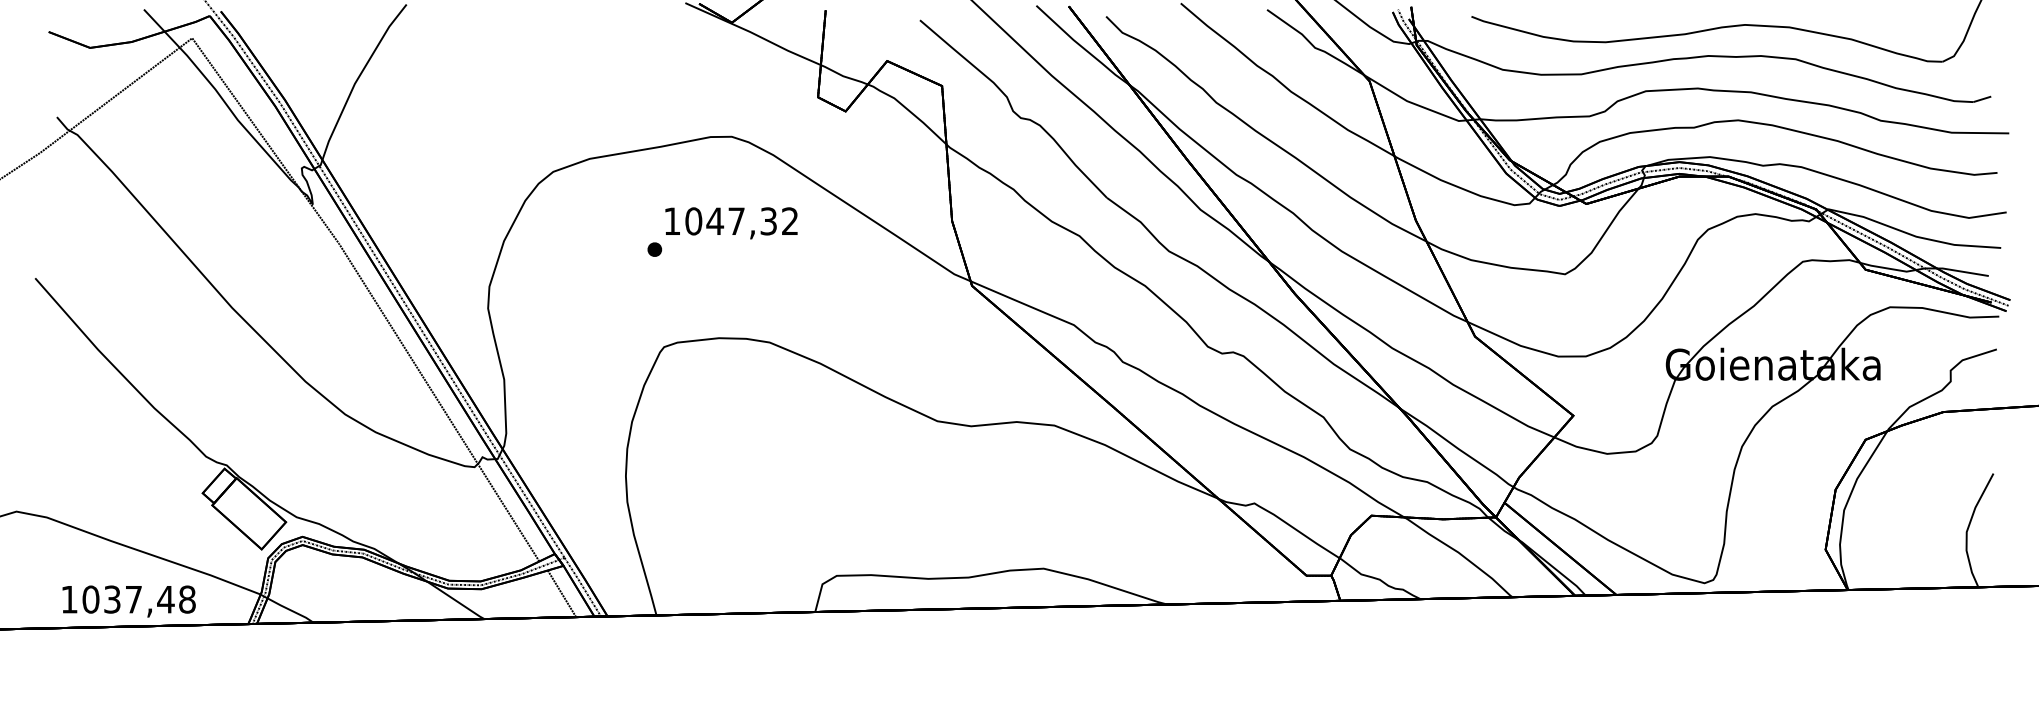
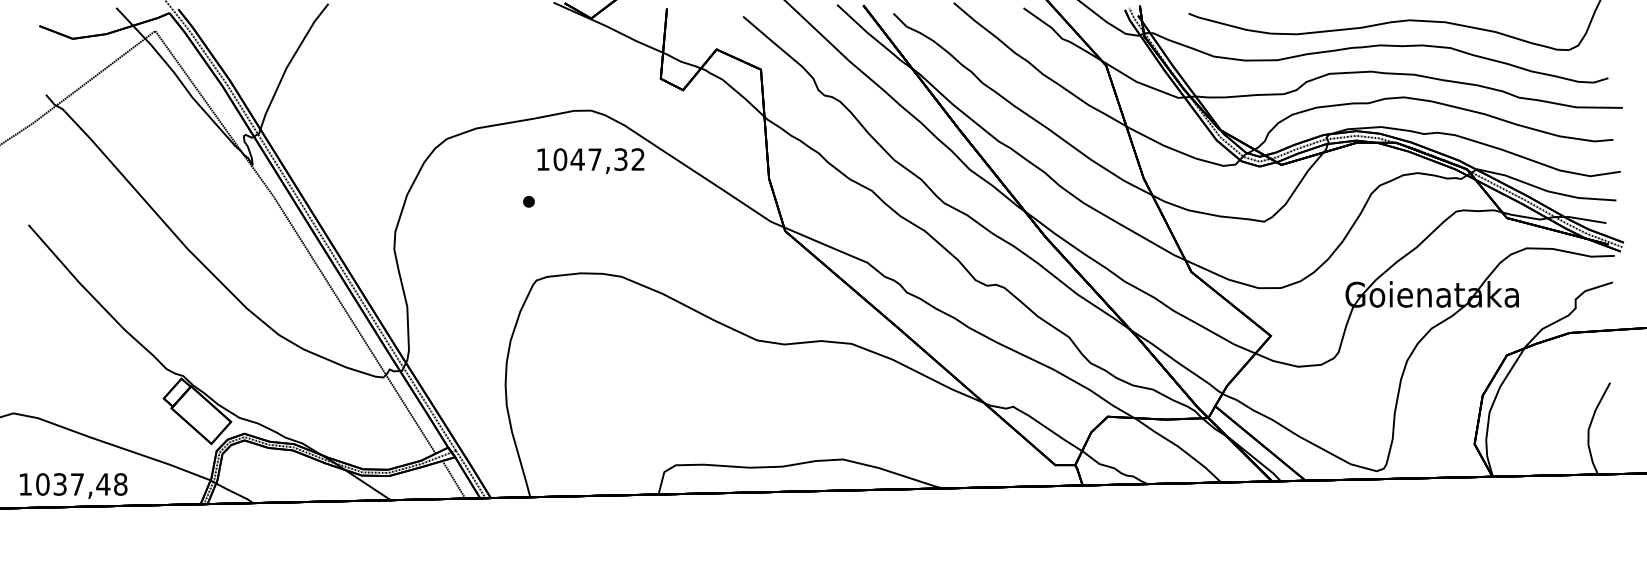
text: (731, 223) -> (590, 161), moved
text: (128, 601) -> (73, 486), moved

